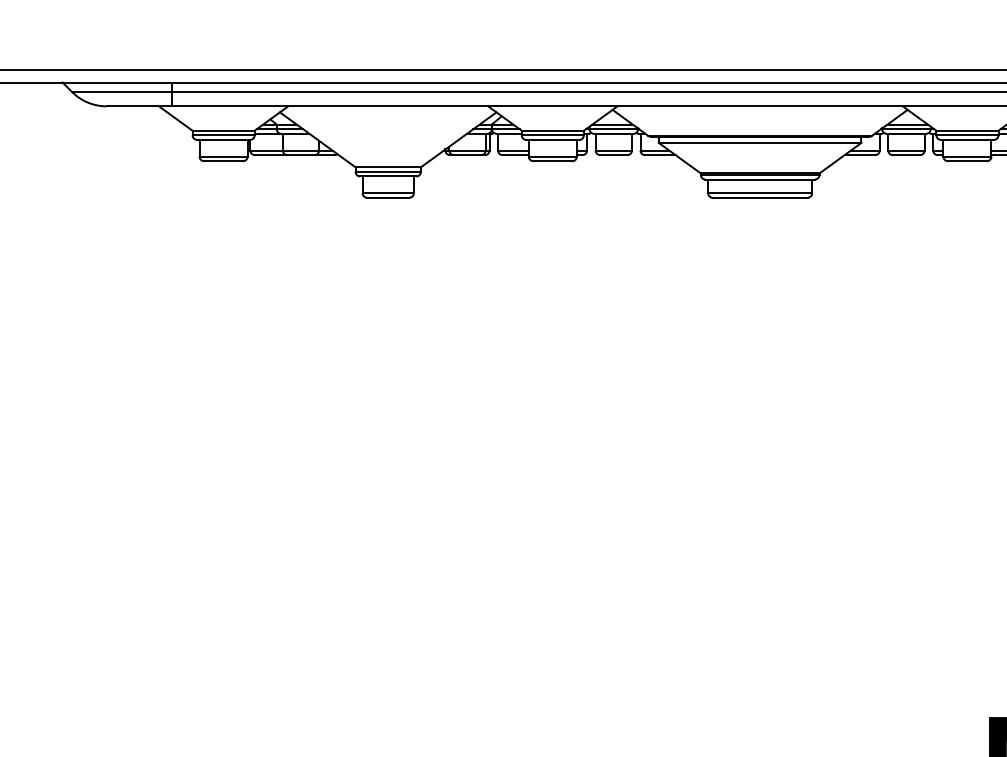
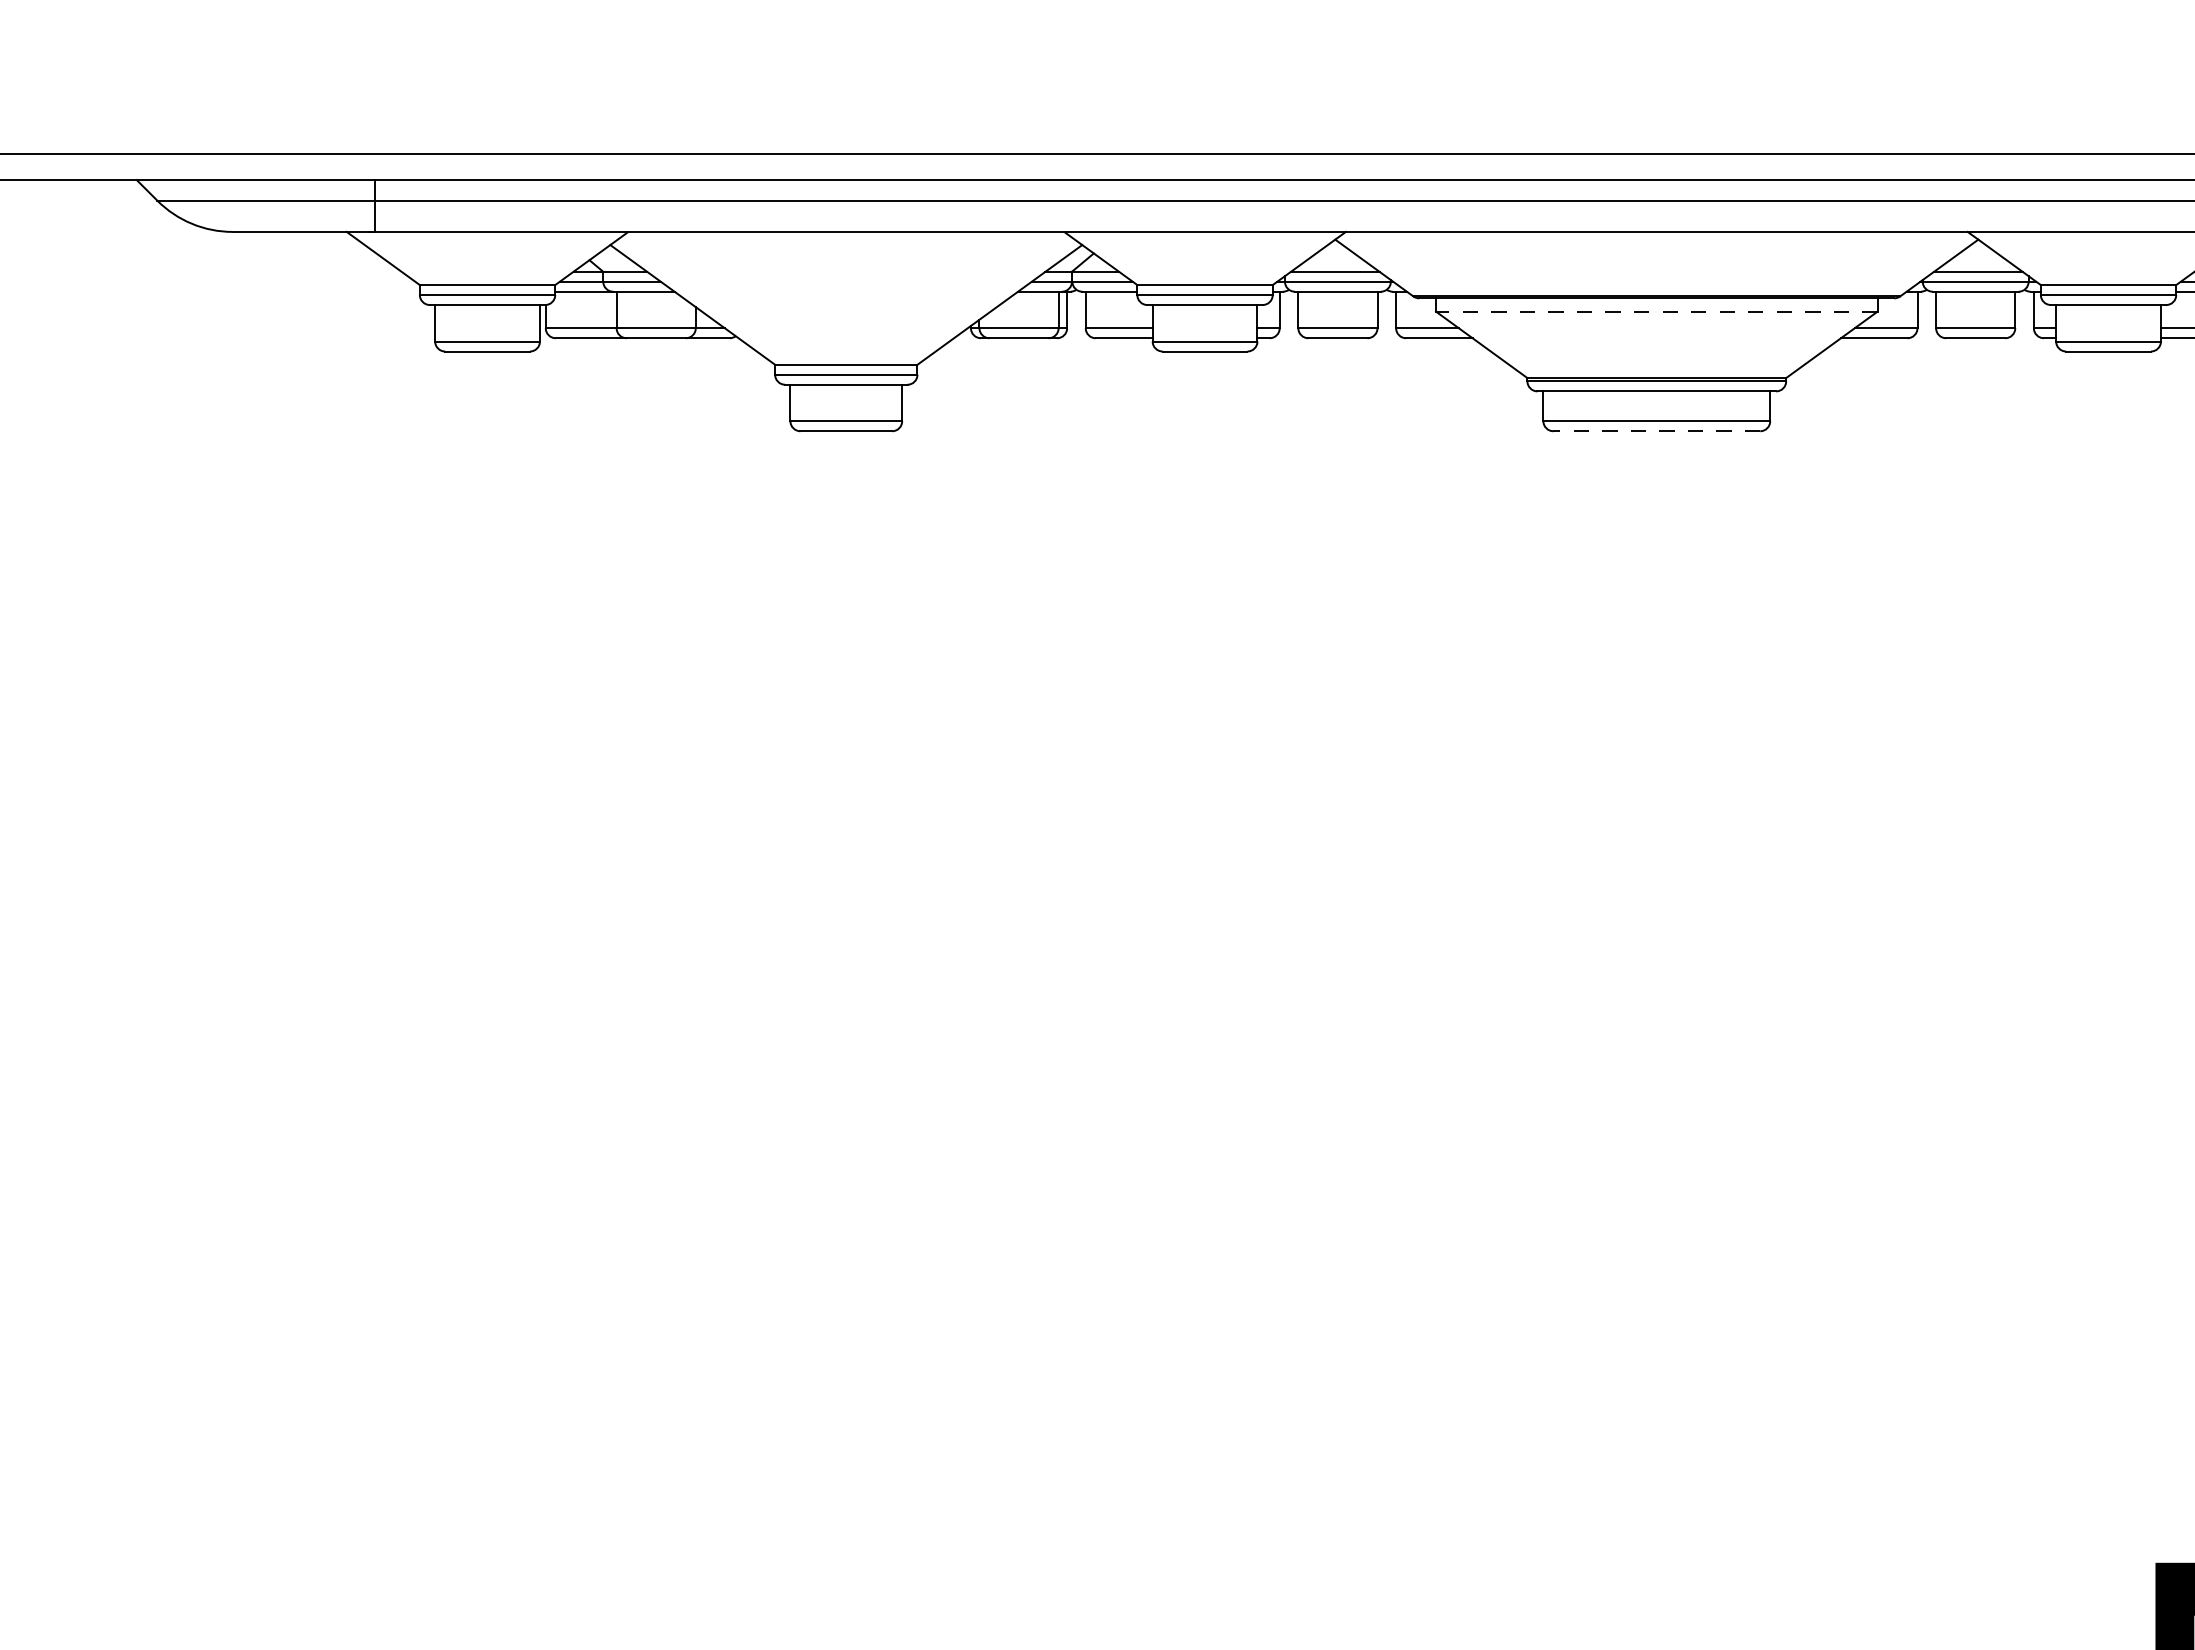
line: (759, 142) -> (1655, 310), solid -> dashed
line: (759, 197) -> (1655, 430), solid -> dashed

